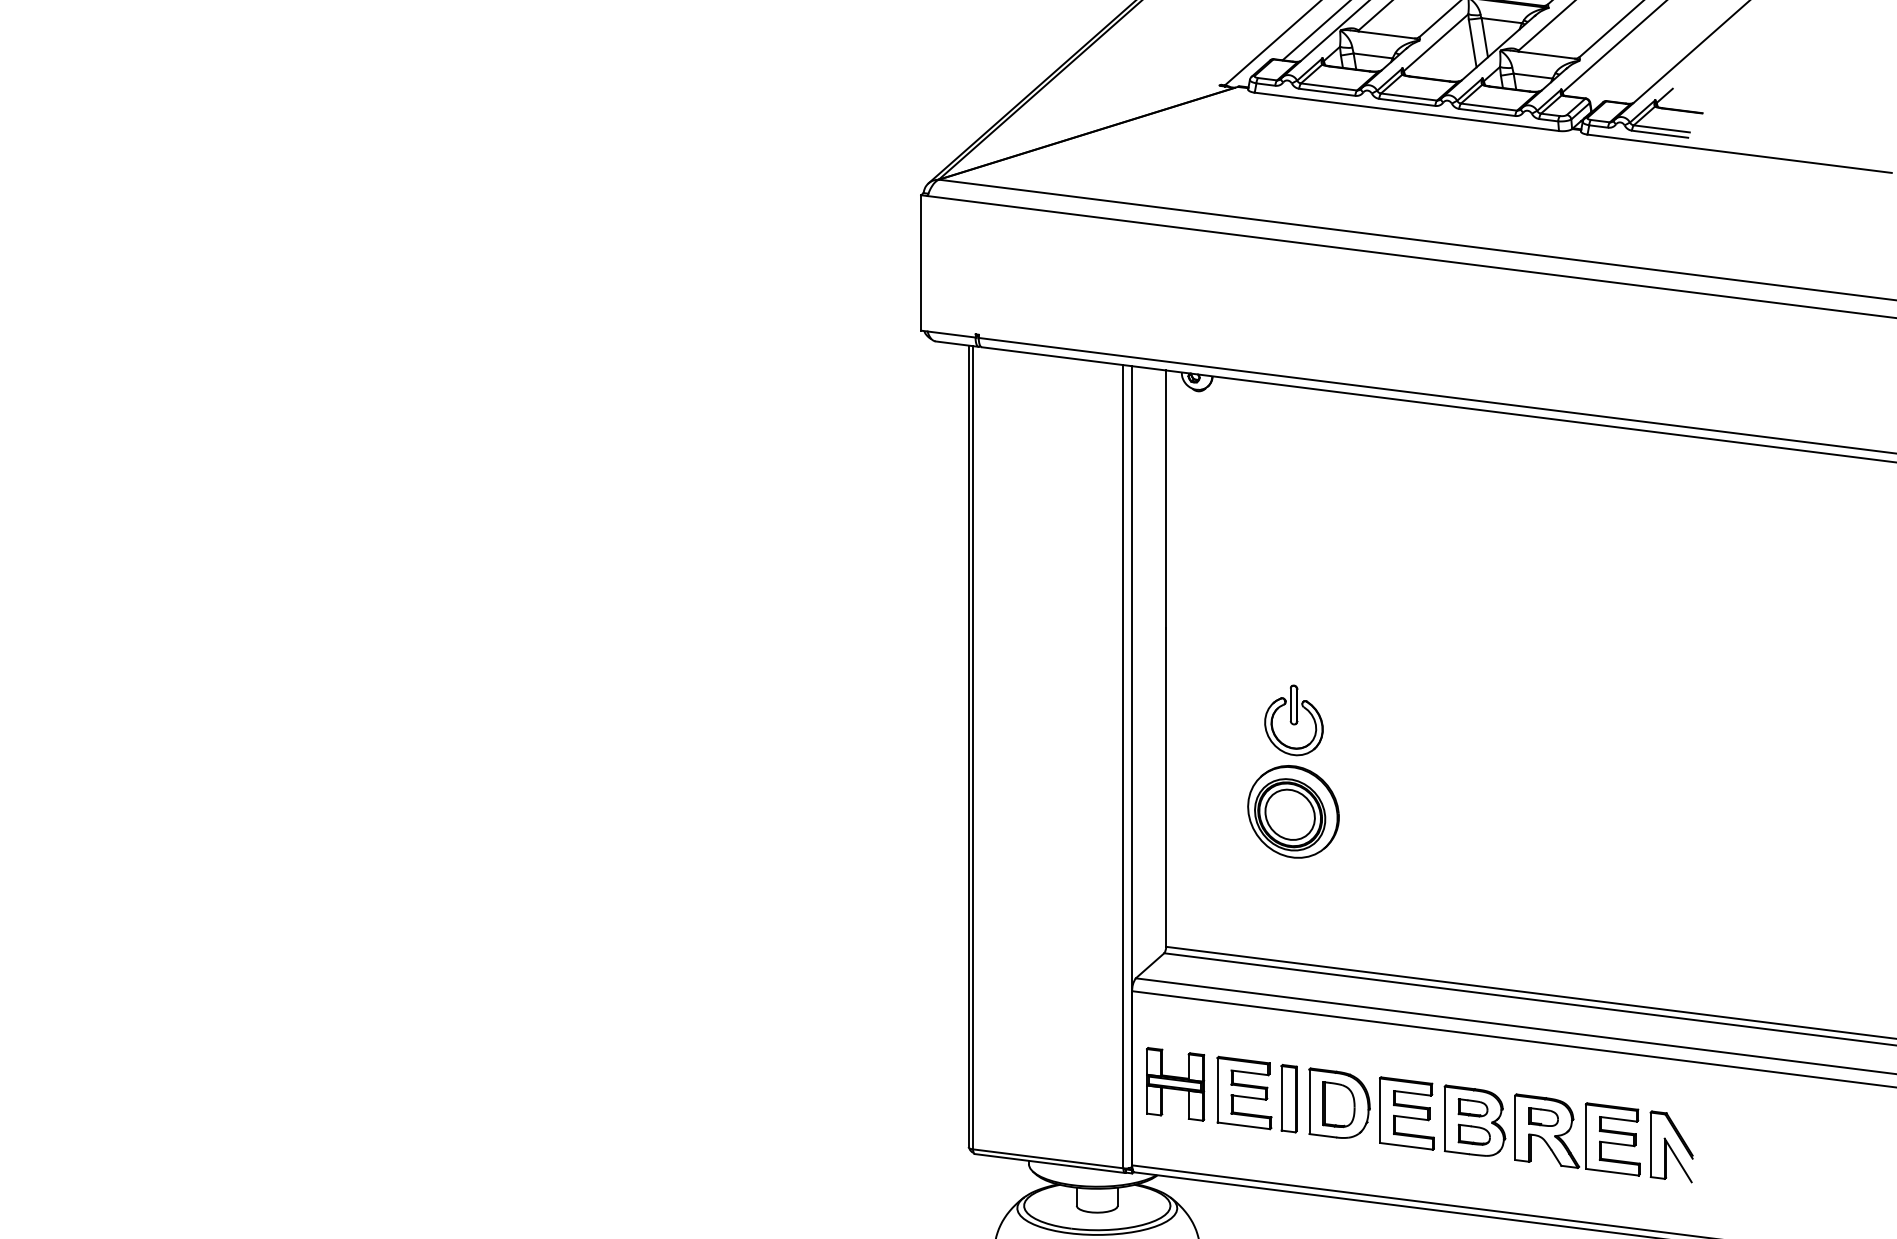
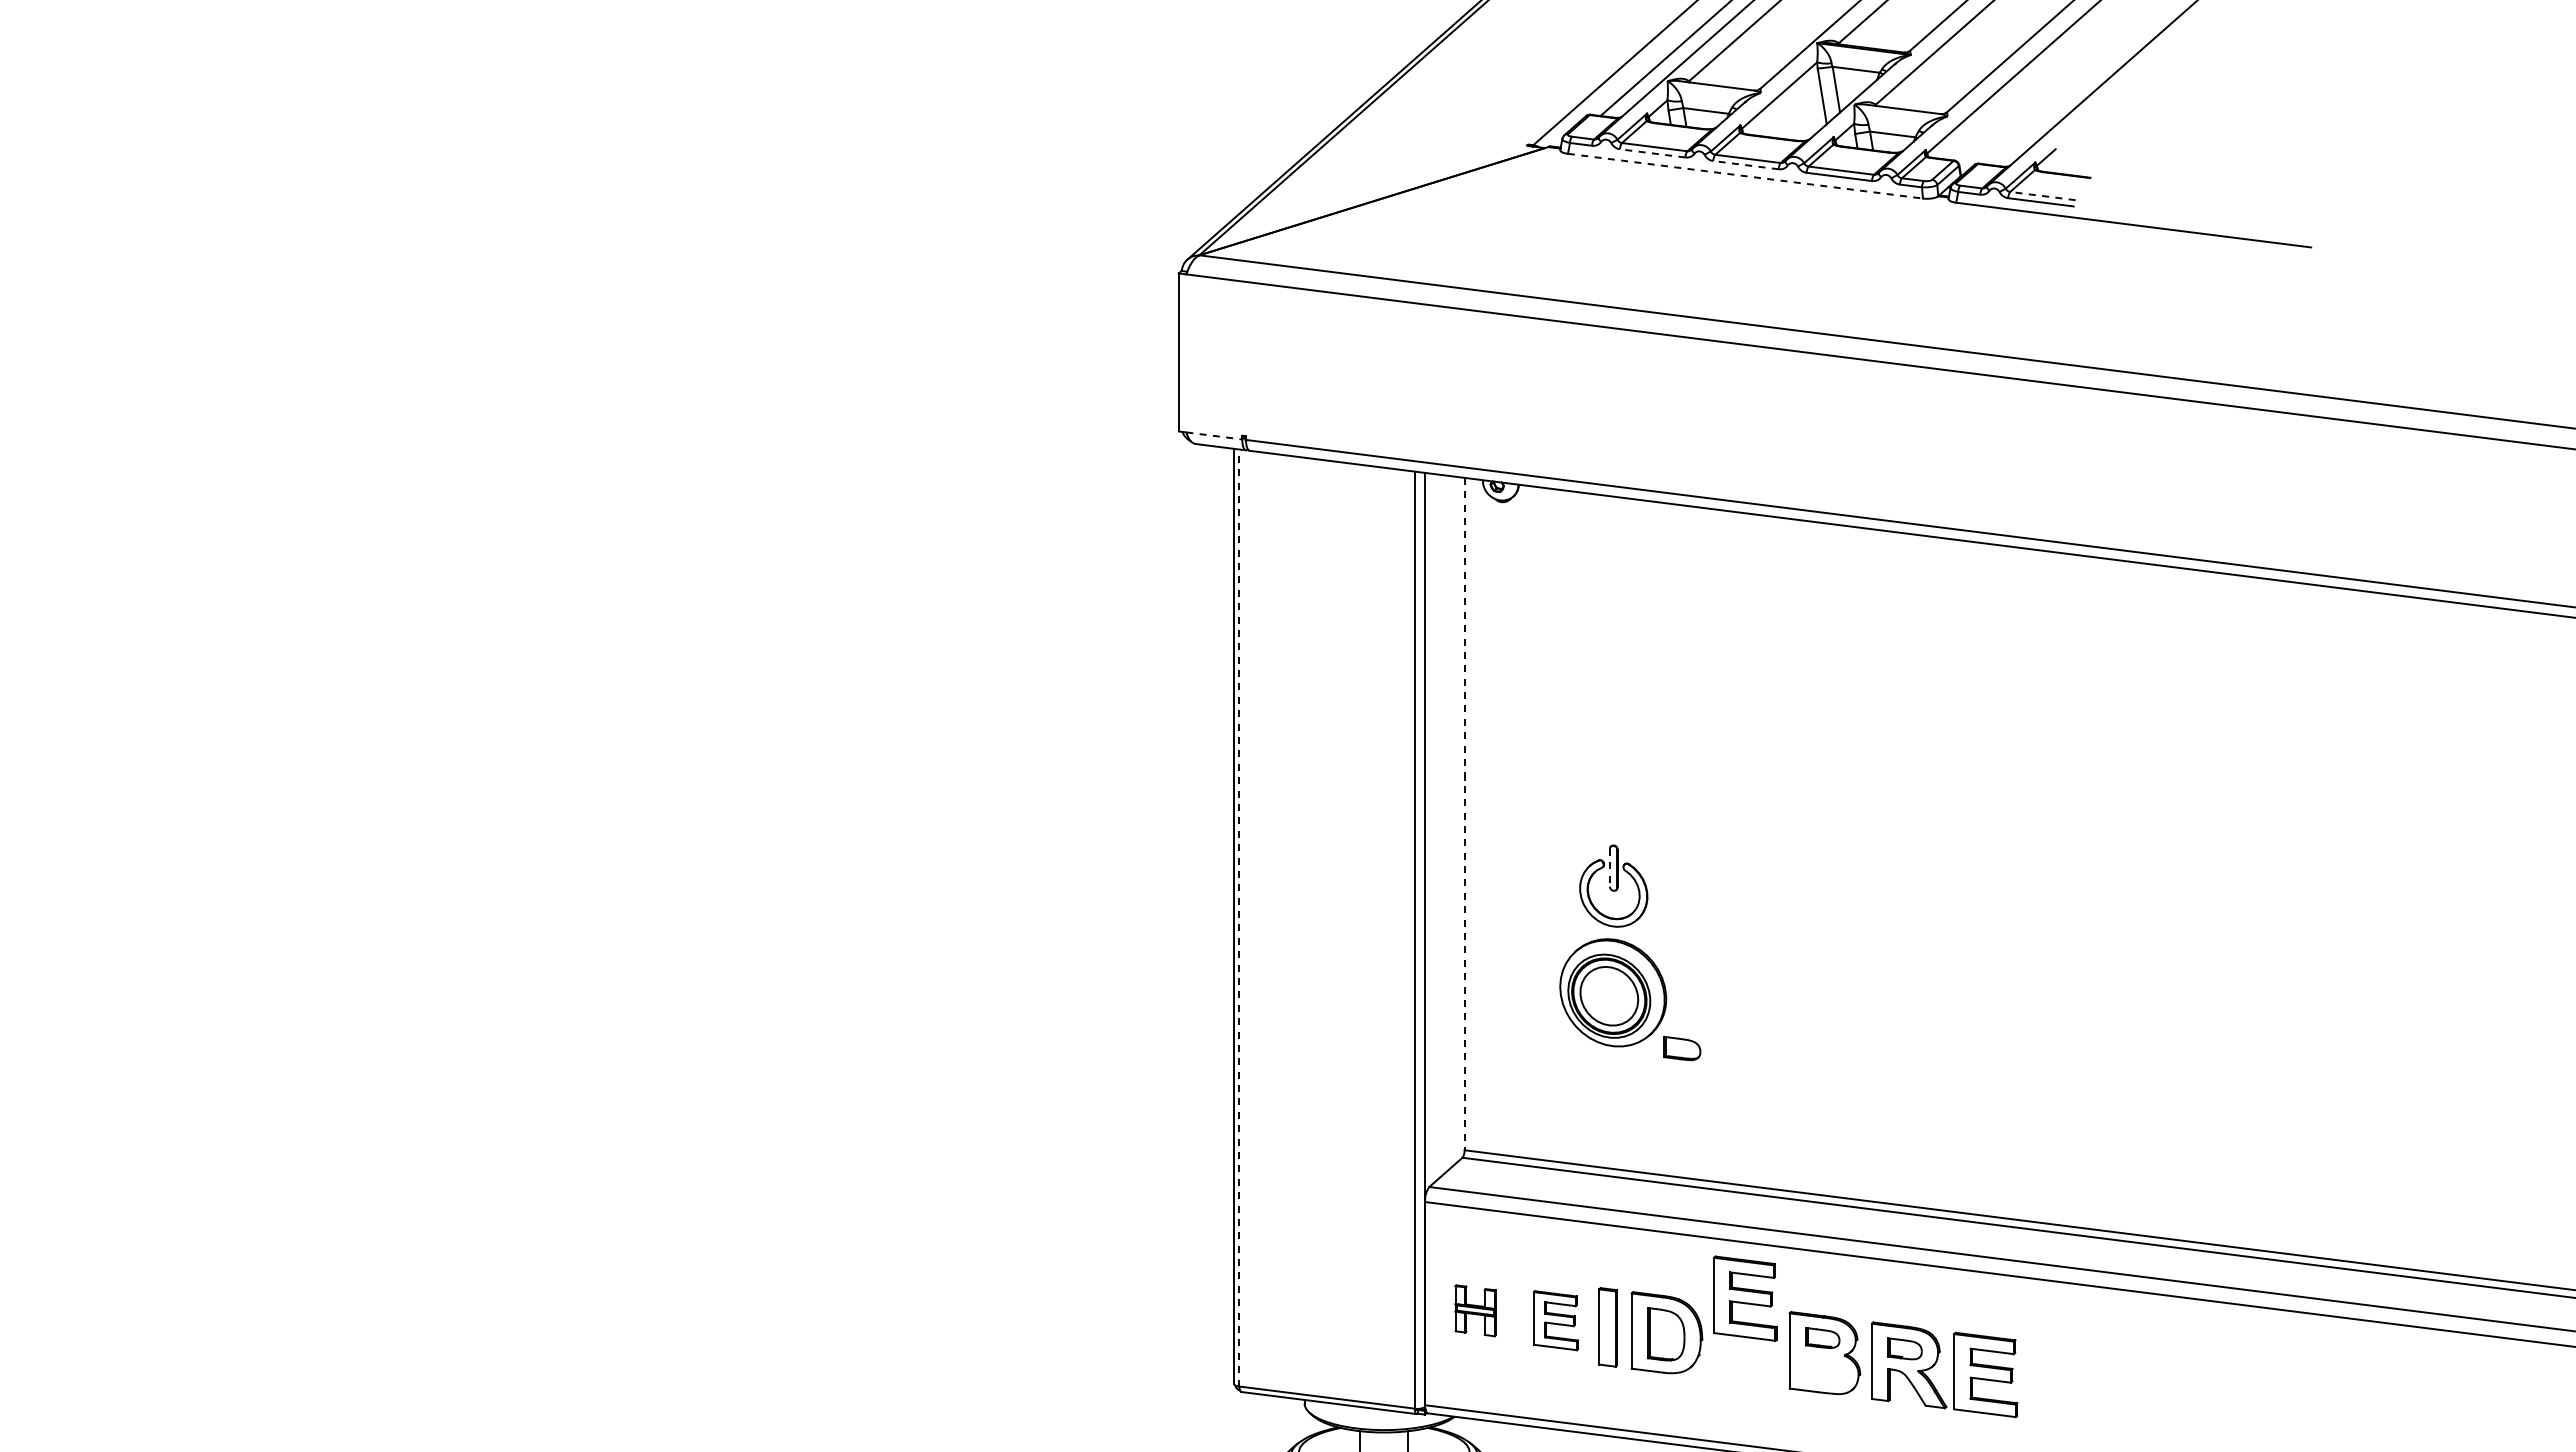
line: (1327, 92) -> (1652, 153), solid -> dashed
line: (1407, 102) -> (1746, 165), solid -> dashed
line: (1406, 112) -> (1745, 176), solid -> dashed
line: (1661, 129) -> (2042, 196), solid -> dashed
line: (951, 334) -> (1214, 436), solid -> dashed
line: (1166, 659) -> (1464, 814), solid -> dashed
line: (1290, 704) -> (1609, 867), solid -> dashed
line: (973, 748) -> (1239, 918), solid -> dashed
part: (1175, 1084) -> (1475, 1310), size x0.6
part: (1244, 1092) -> (1555, 1320), size x0.7
part: (1406, 1113) -> (1745, 1298), moved
part: (1474, 1134) -> (1682, 1048), moved
part: (1671, 1146) -> (2054, 1383), removed

